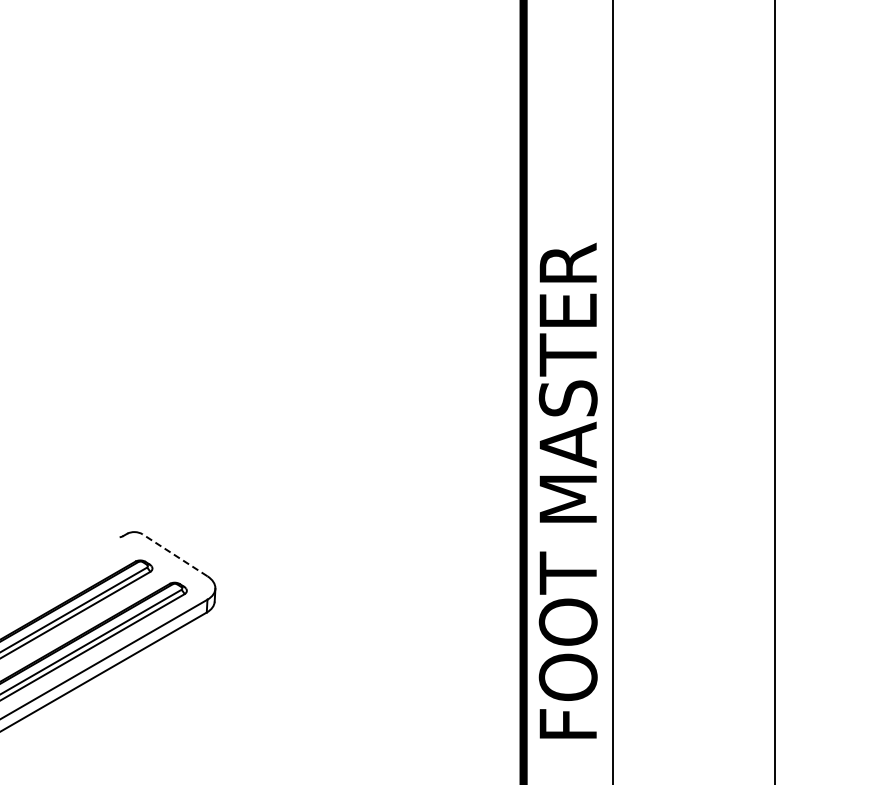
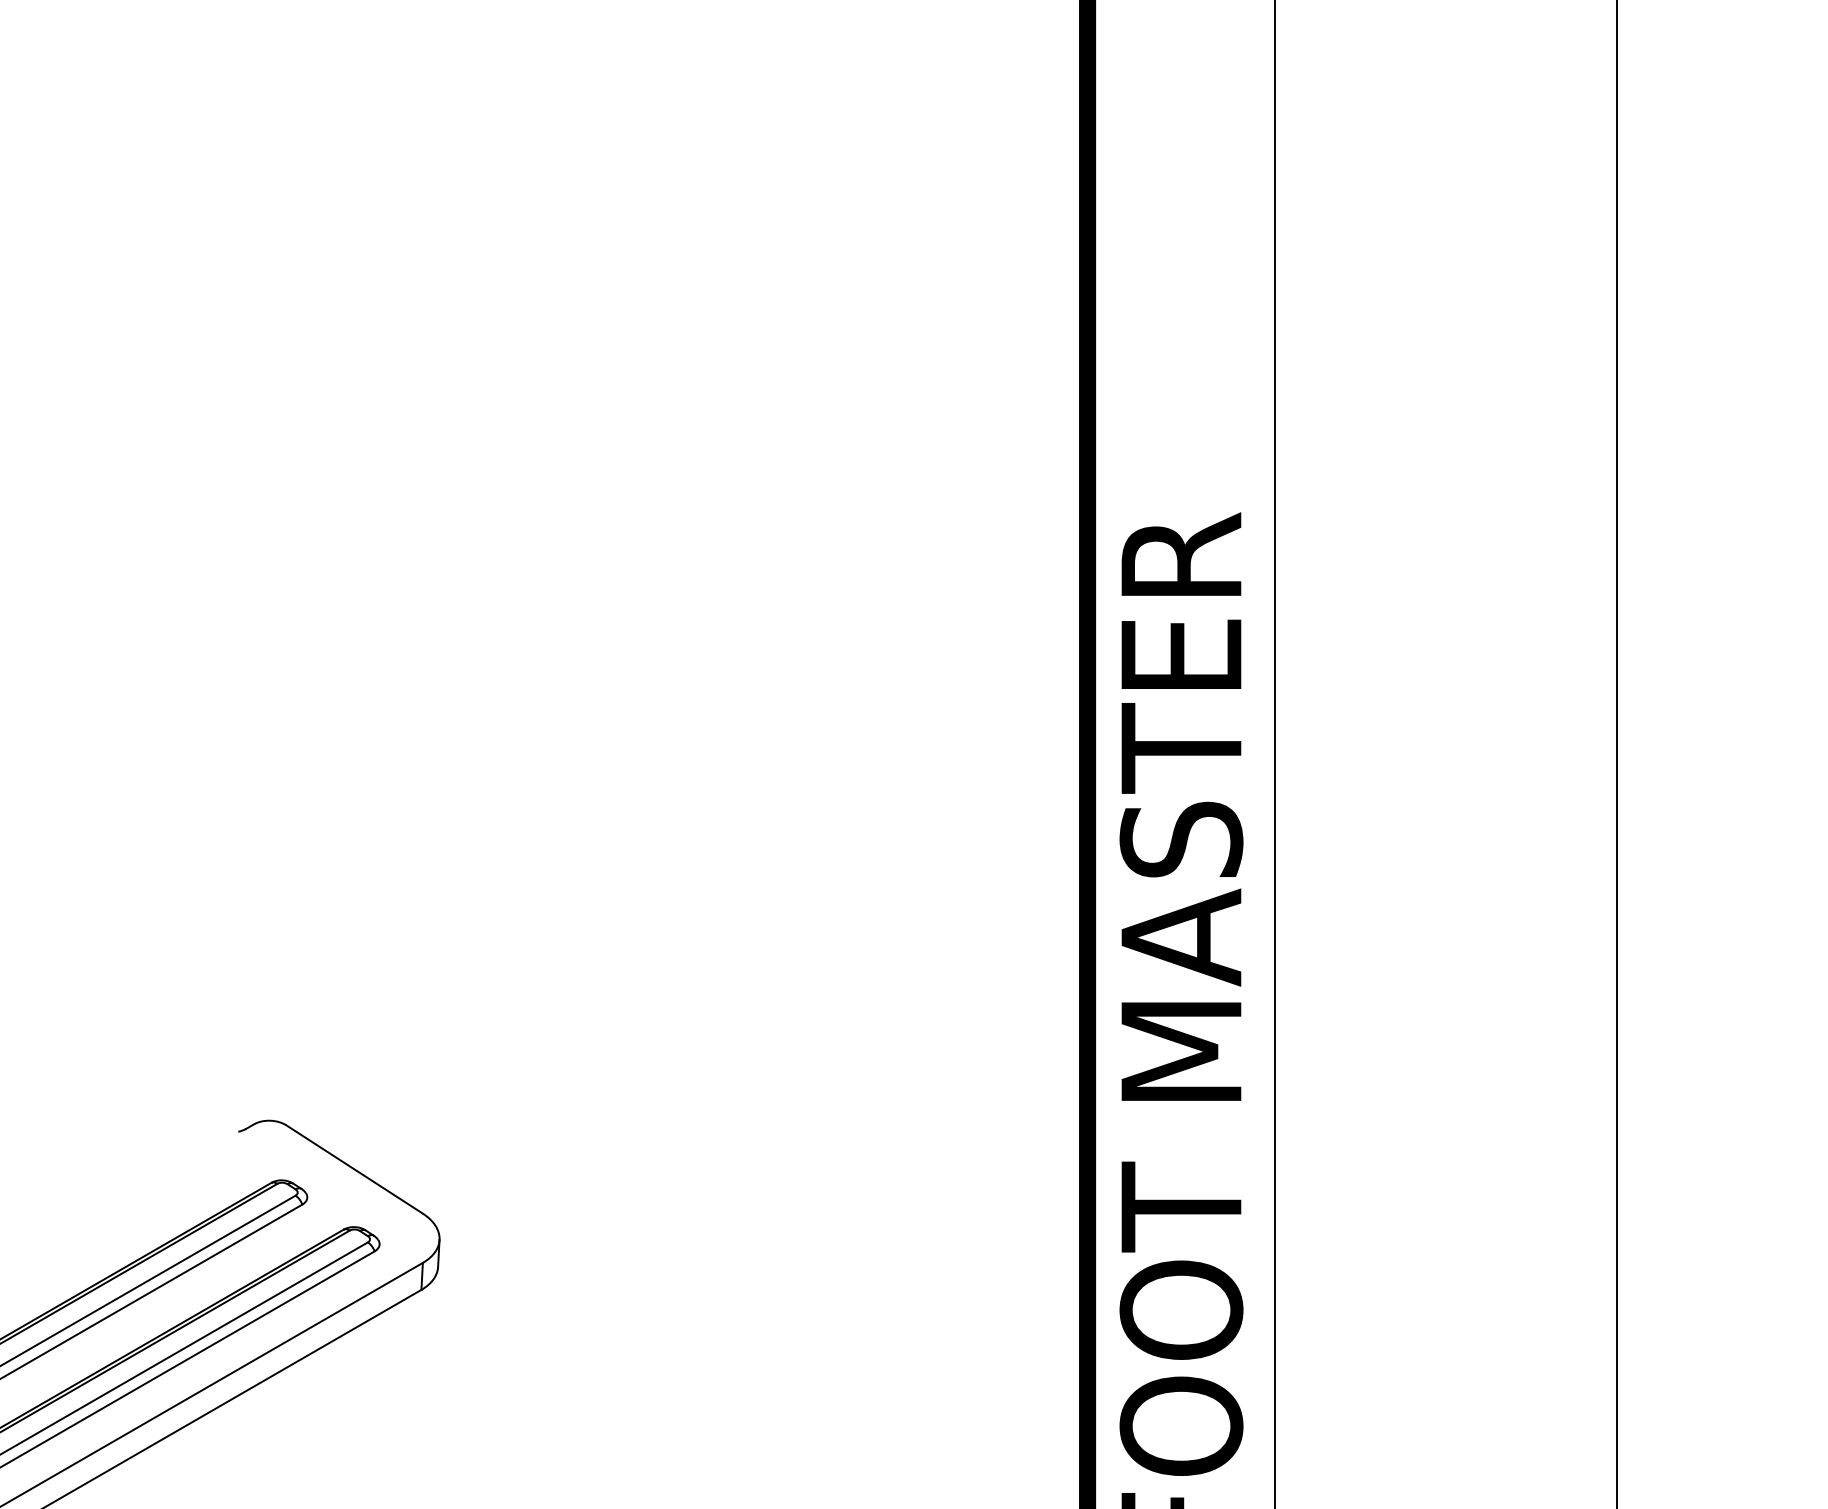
line: (175, 555) -> (355, 1169), dashed -> solid

